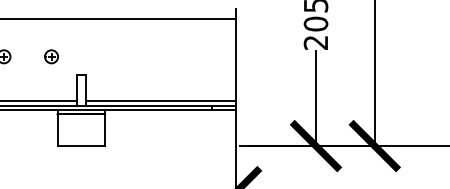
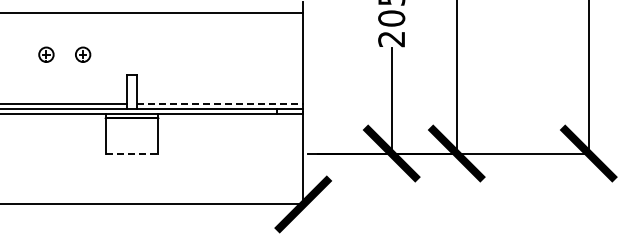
part: (51, 56) -> (83, 54), moved
line: (161, 100) -> (220, 103), solid -> dashed
line: (81, 146) -> (132, 153), solid -> dashed

